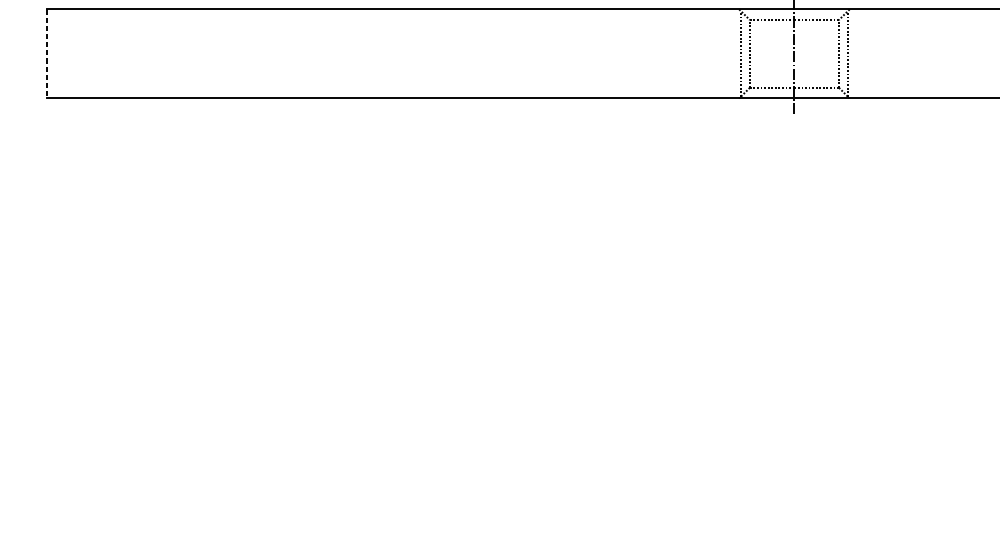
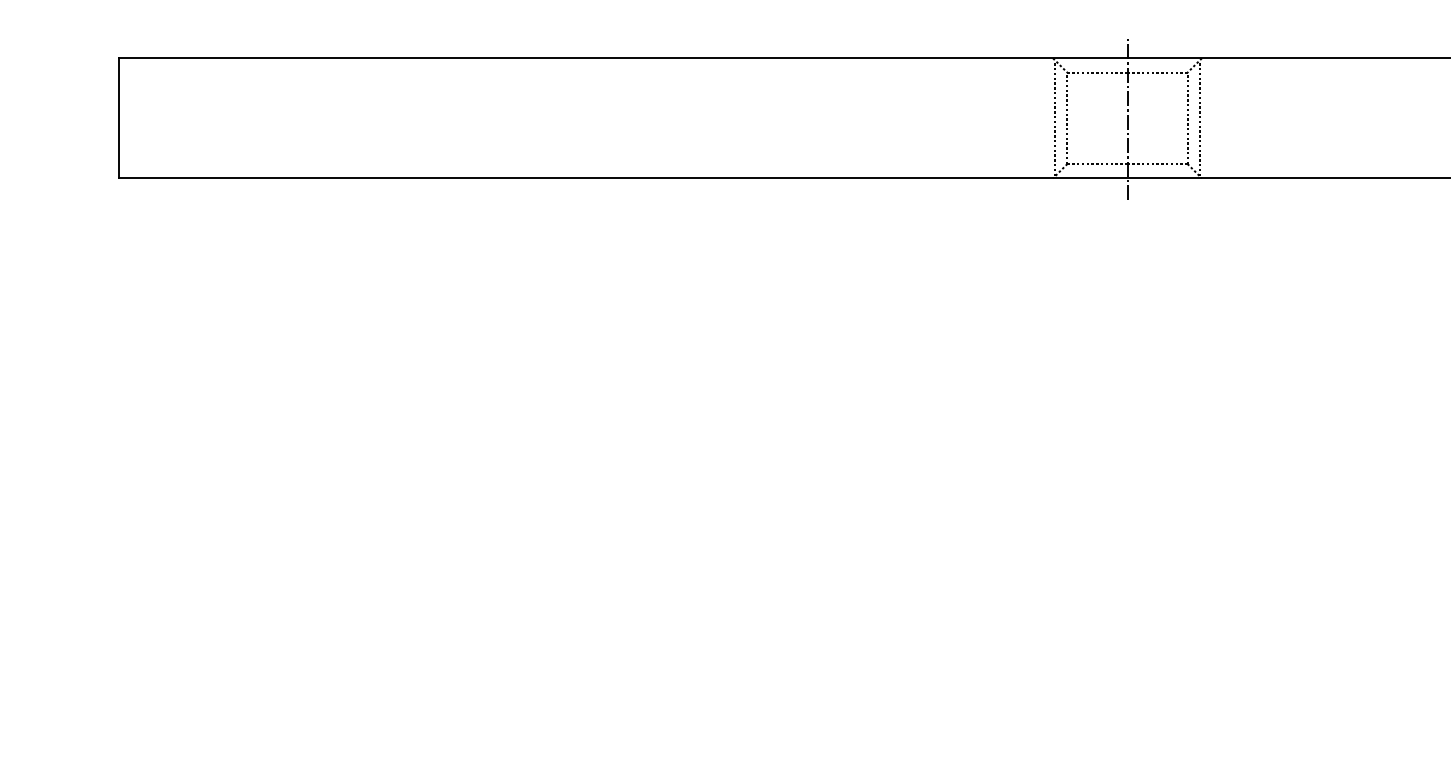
line: (46, 54) -> (119, 118), dashed -> solid

